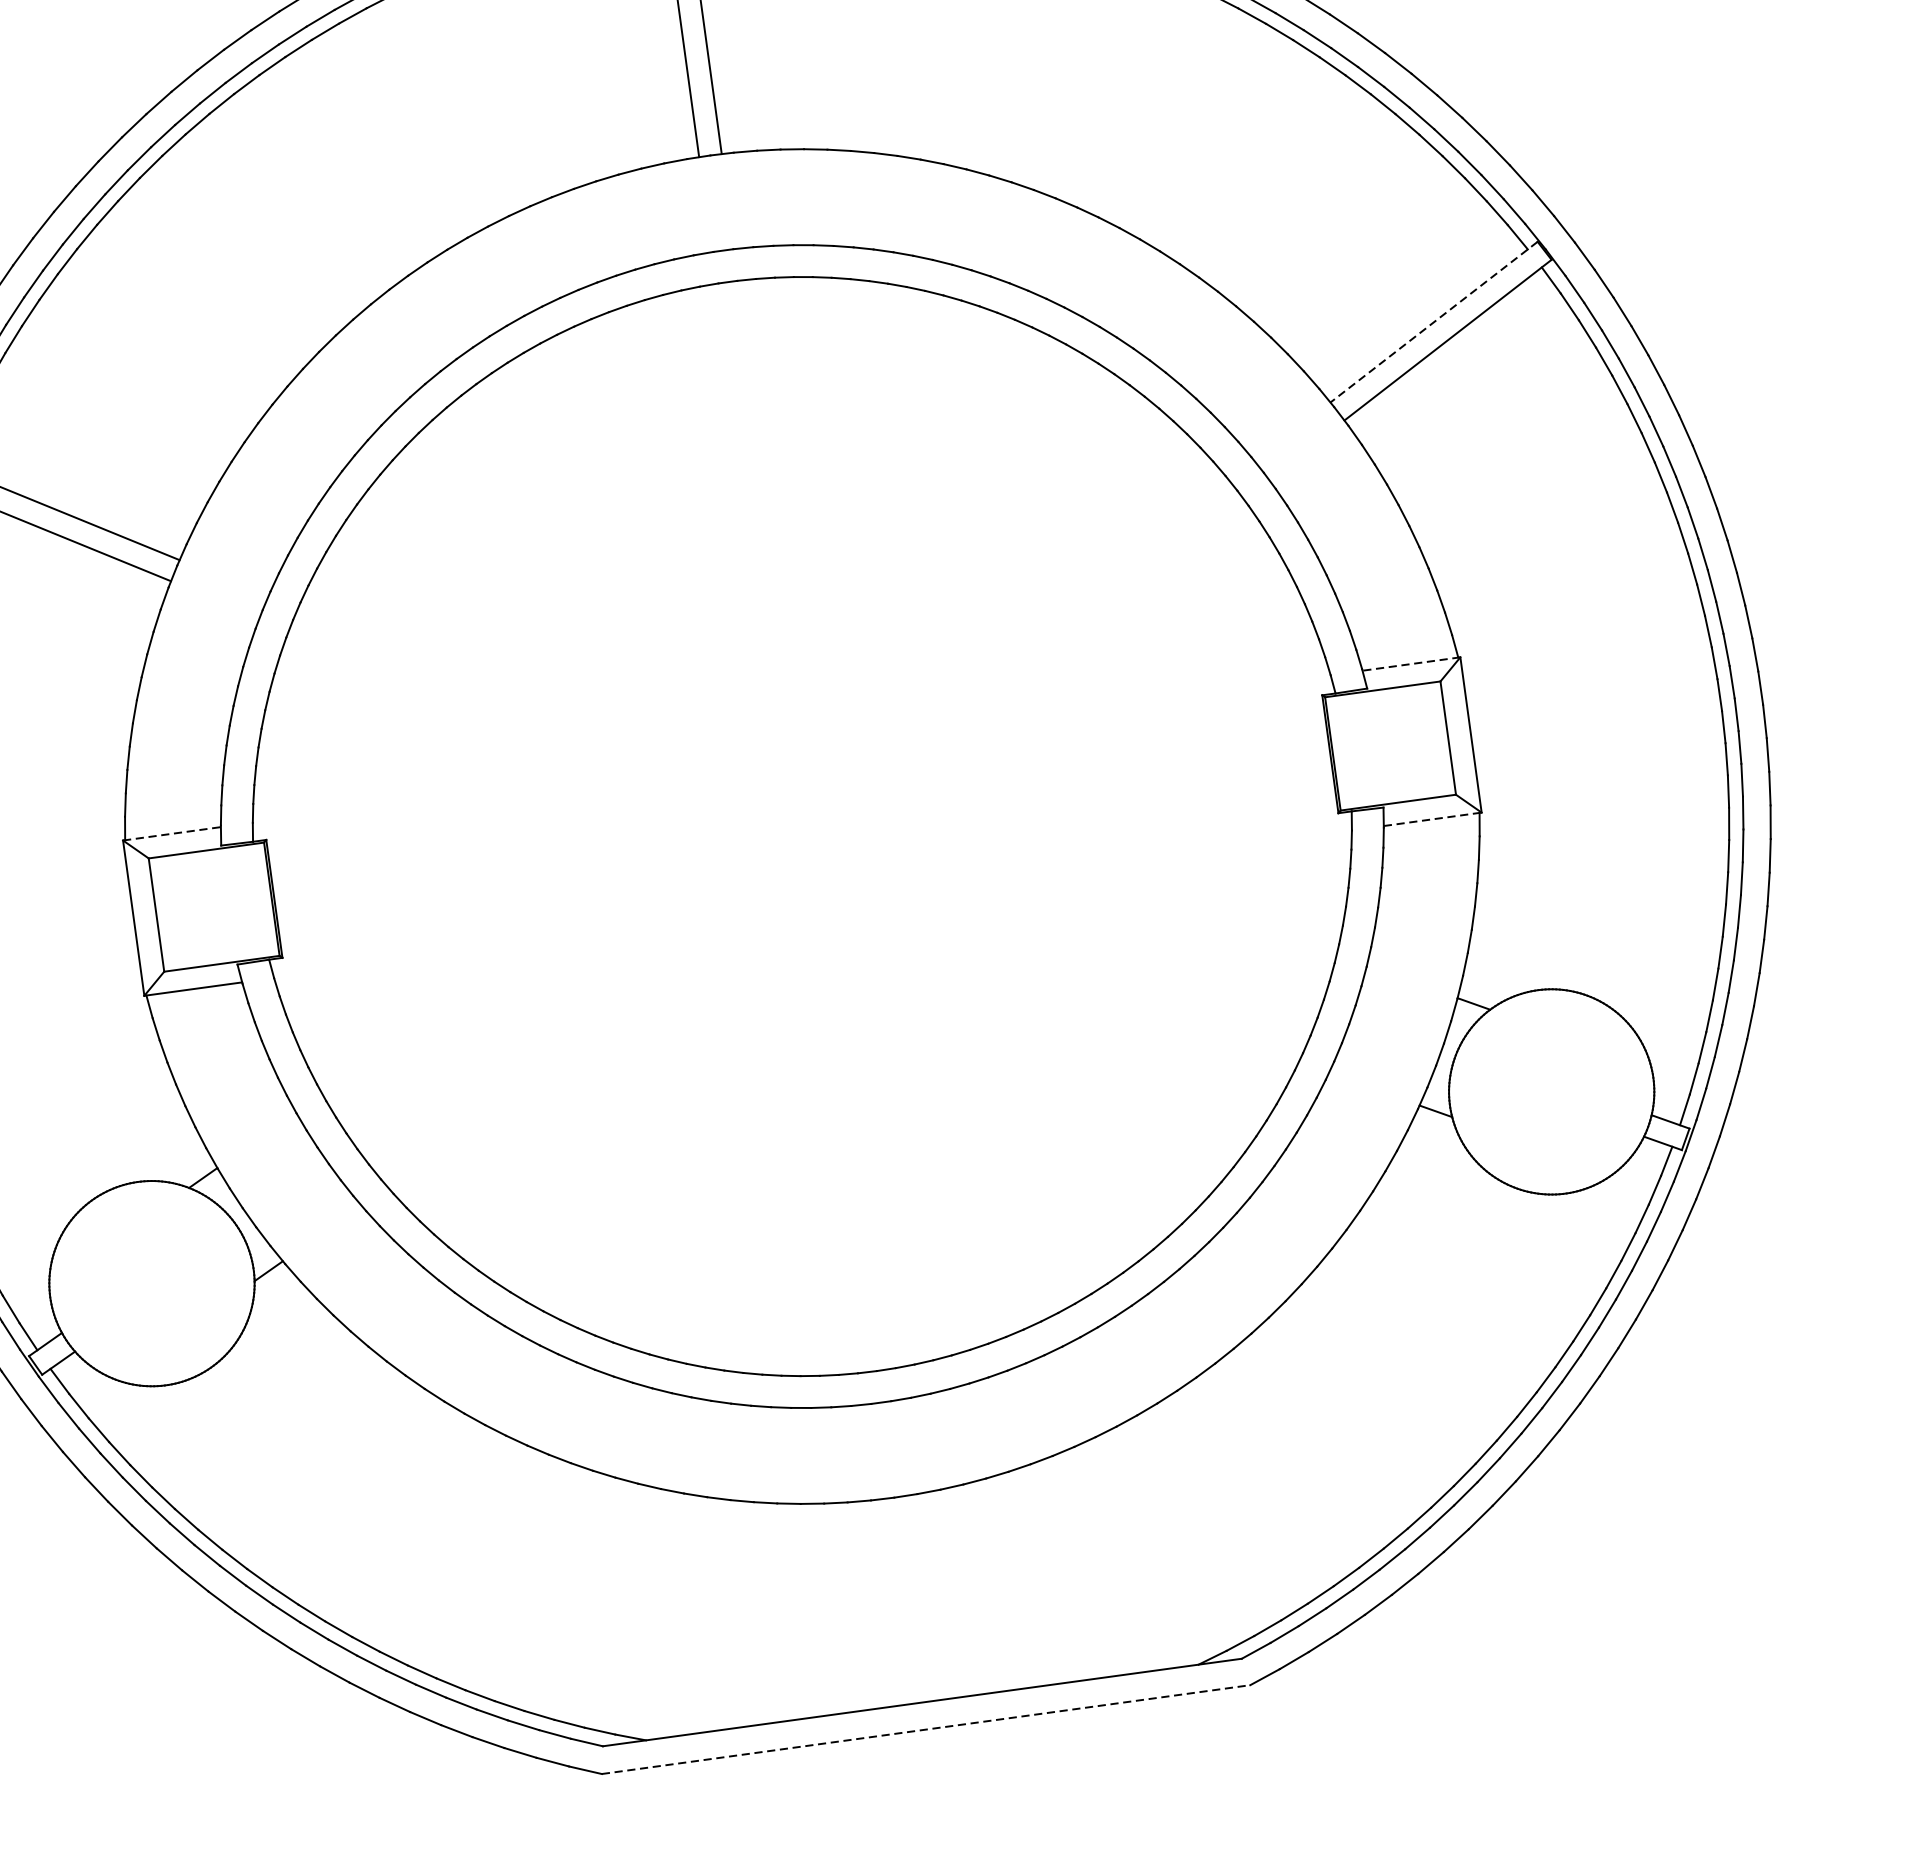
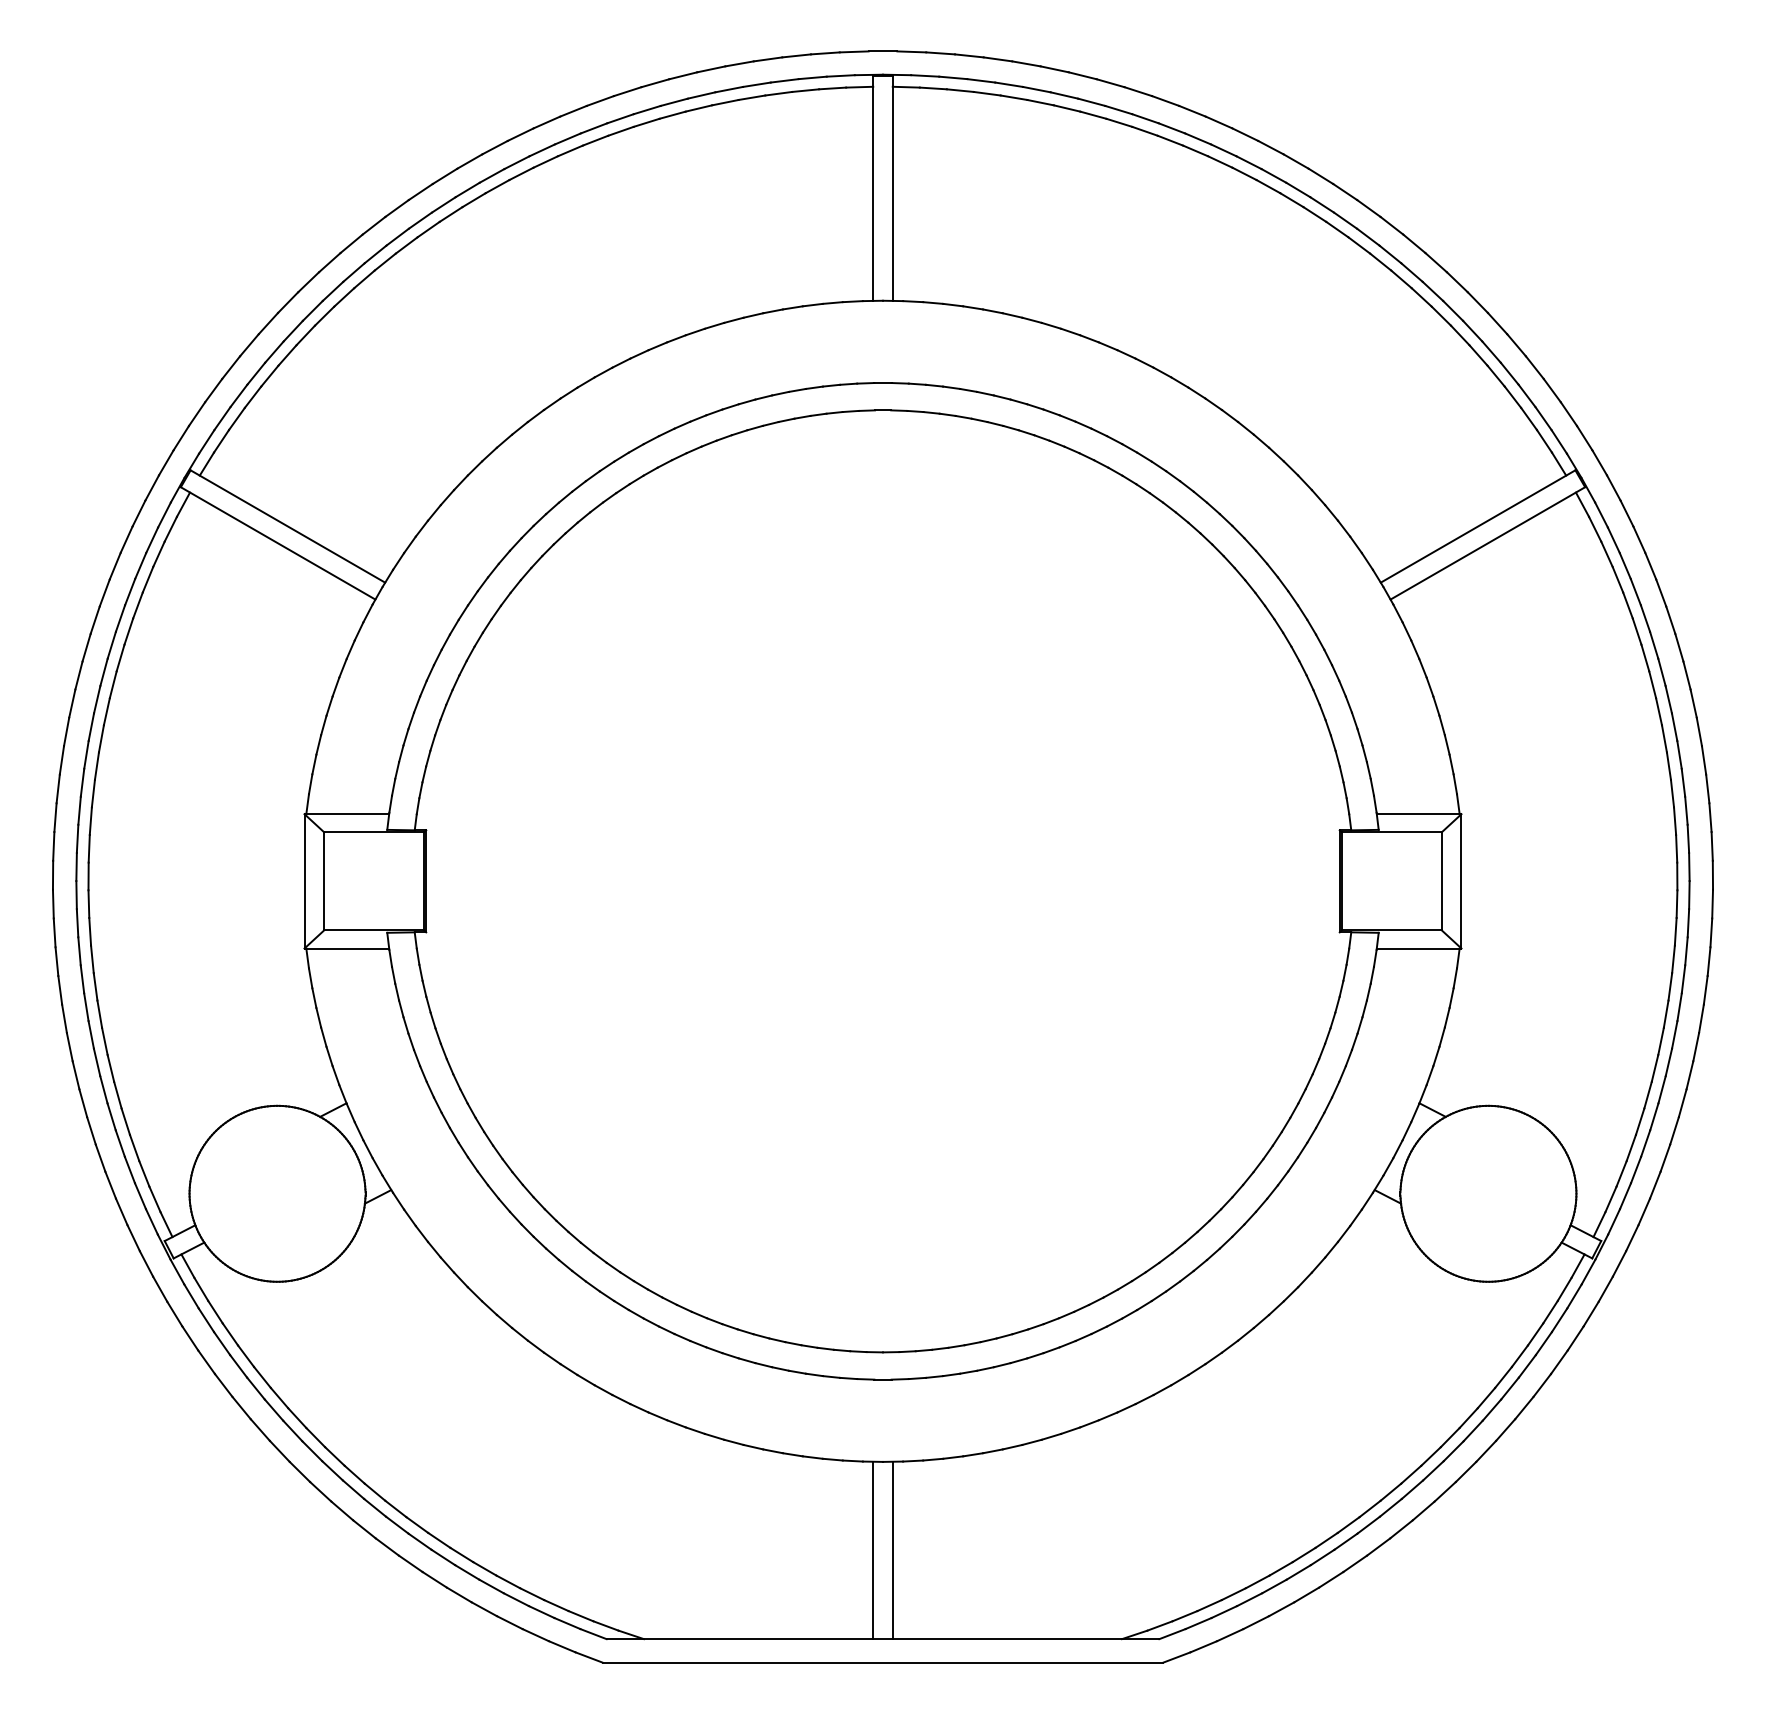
line: (1433, 322) -> (1477, 526), dashed -> solid
line: (1410, 664) -> (1418, 814), dashed -> solid
line: (1433, 819) -> (1419, 948), dashed -> solid
line: (172, 834) -> (347, 814), dashed -> solid
line: (919, 1598) -> (892, 1550), added
line: (897, 1601) -> (873, 1550), added
line: (926, 1729) -> (883, 1662), dashed -> solid

